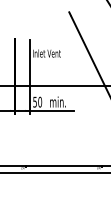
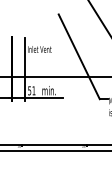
text: (39, 101) -> (33, 90), 50 -> 51

